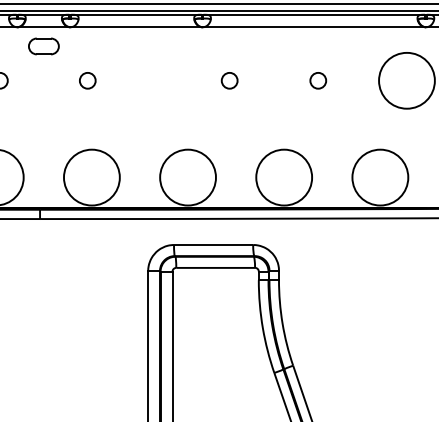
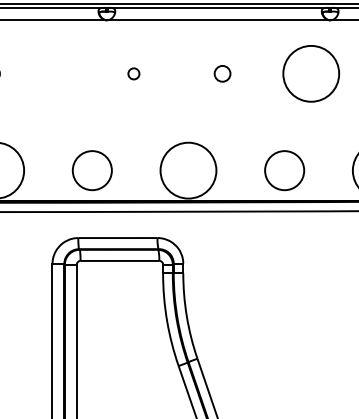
circle: (229, 80) -> (133, 73), size x0.7
circle: (187, 177) -> (91, 170), size x0.7
circle: (380, 177) -> (284, 170), size x0.7

